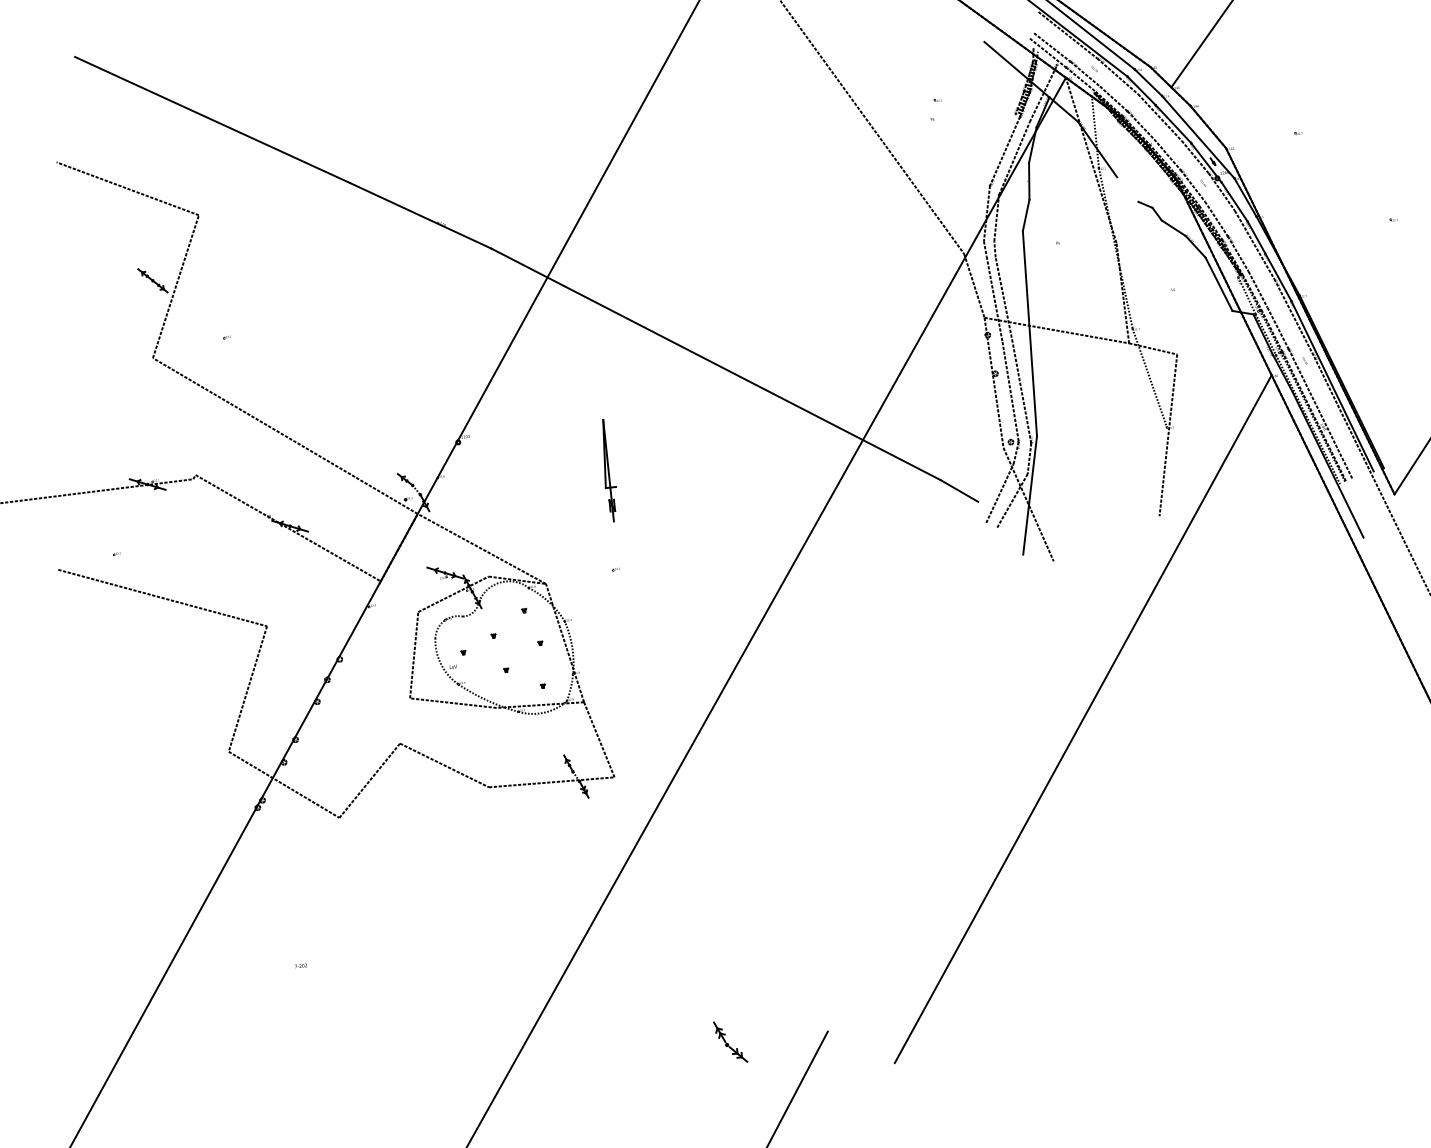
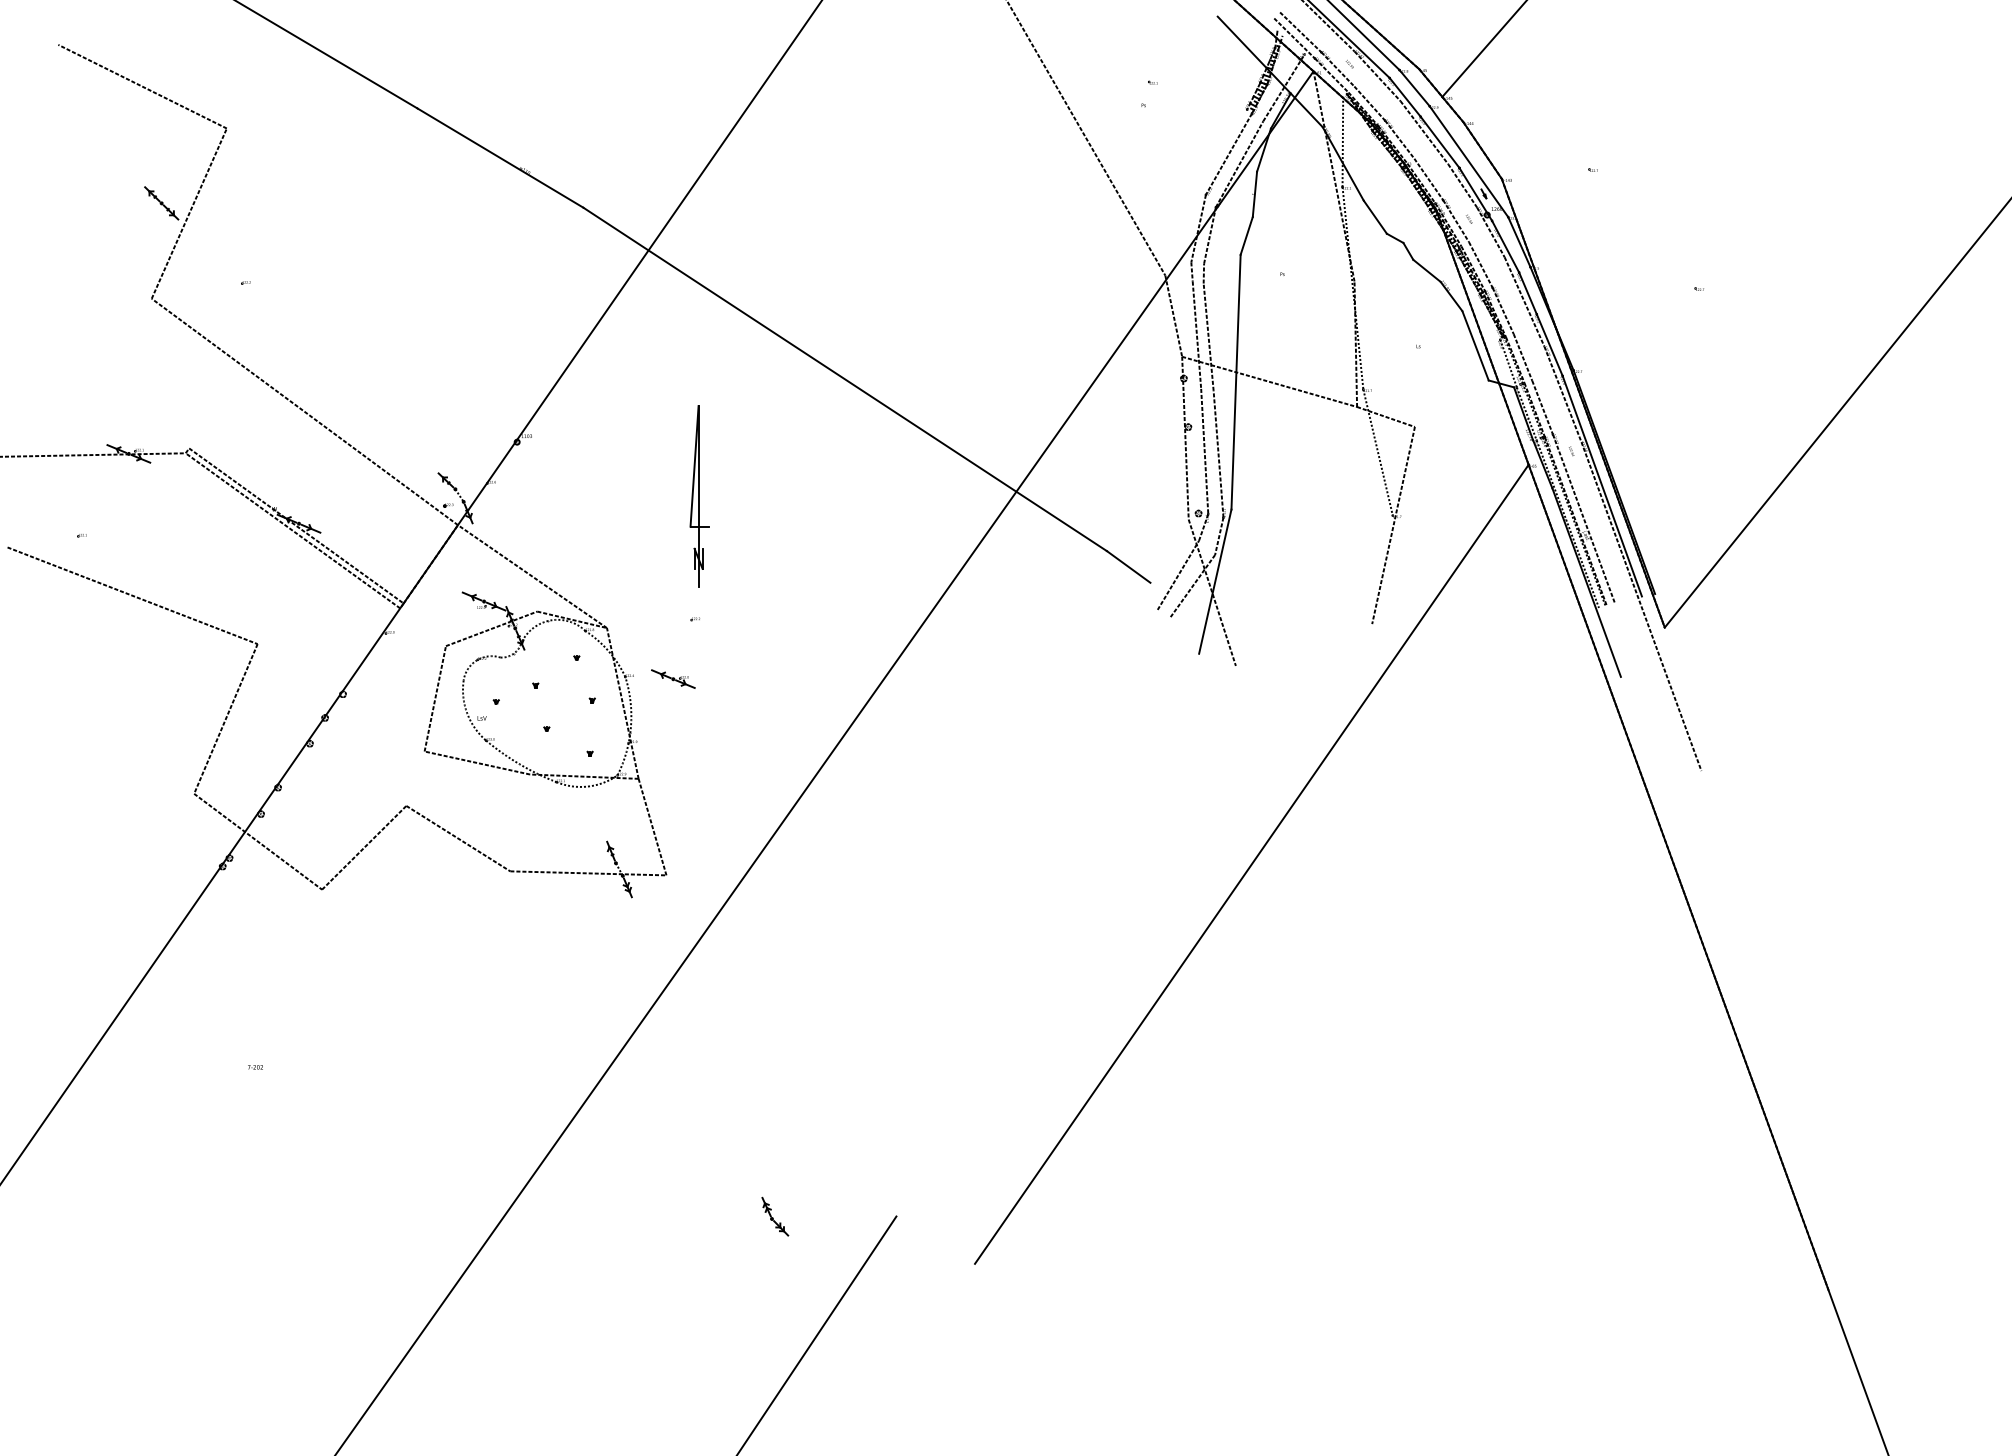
line: (1127, 189) -> (1374, 216), added
part: (609, 470) -> (699, 496), size x1.43
line: (285, 532) -> (292, 530), added
part: (603, 618) -> (673, 678), added
part: (730, 1041) -> (775, 1216), size x0.71

